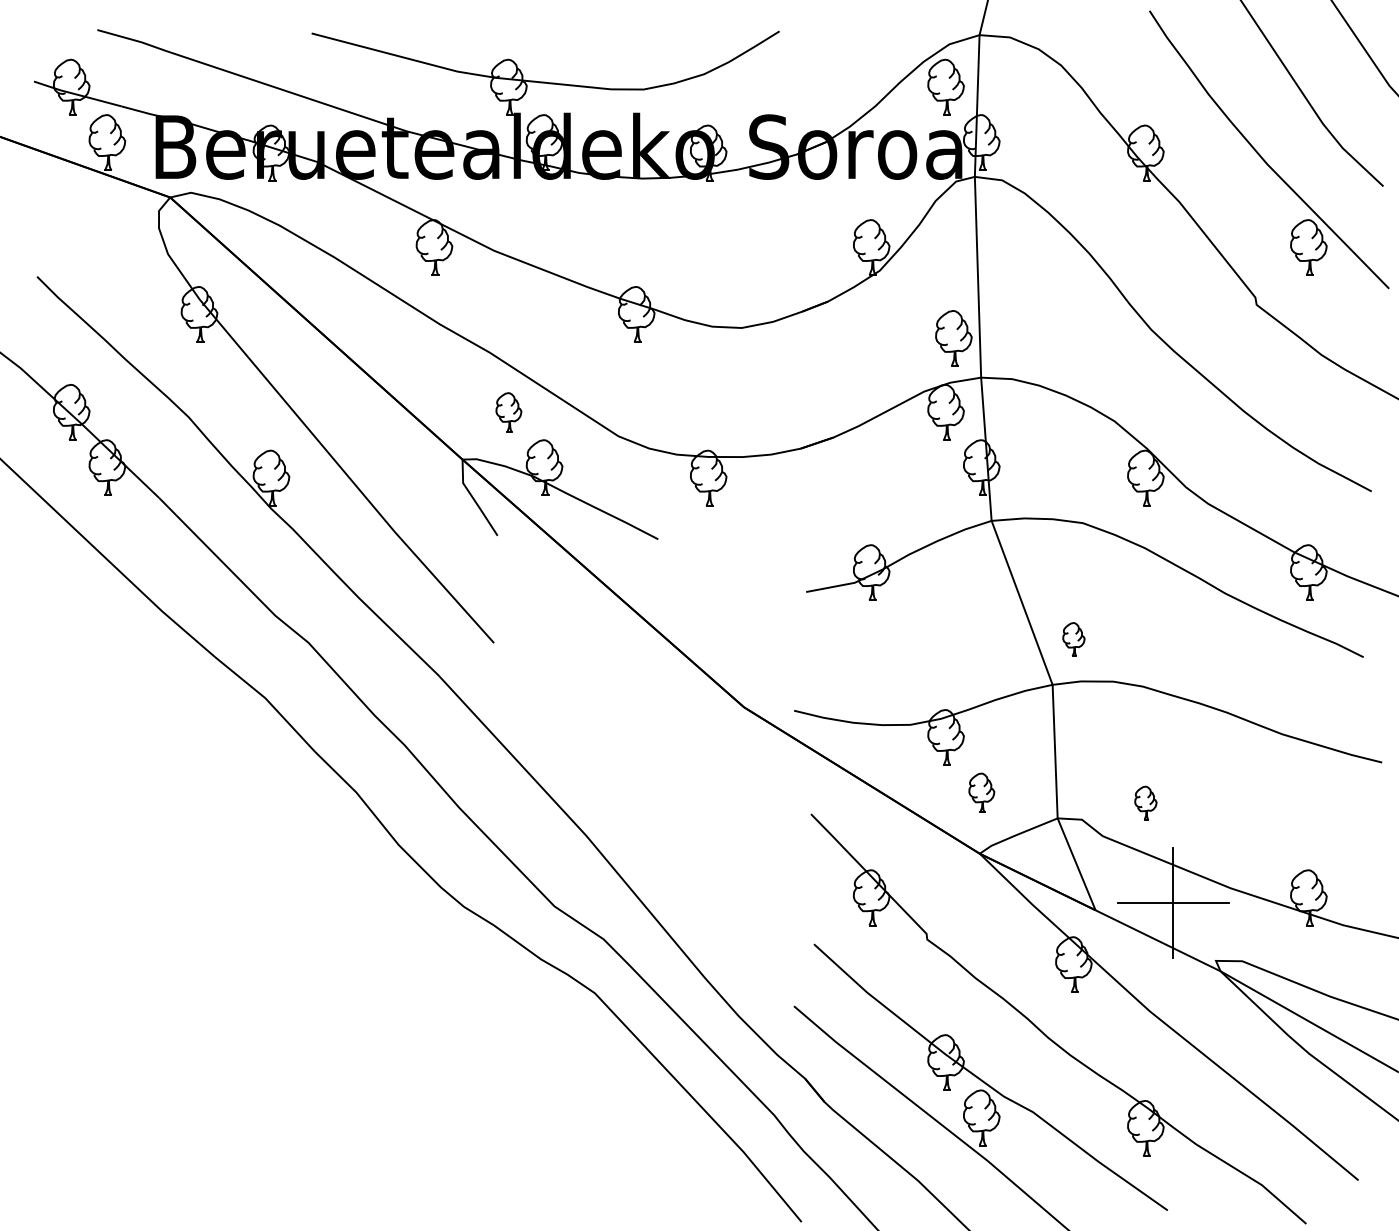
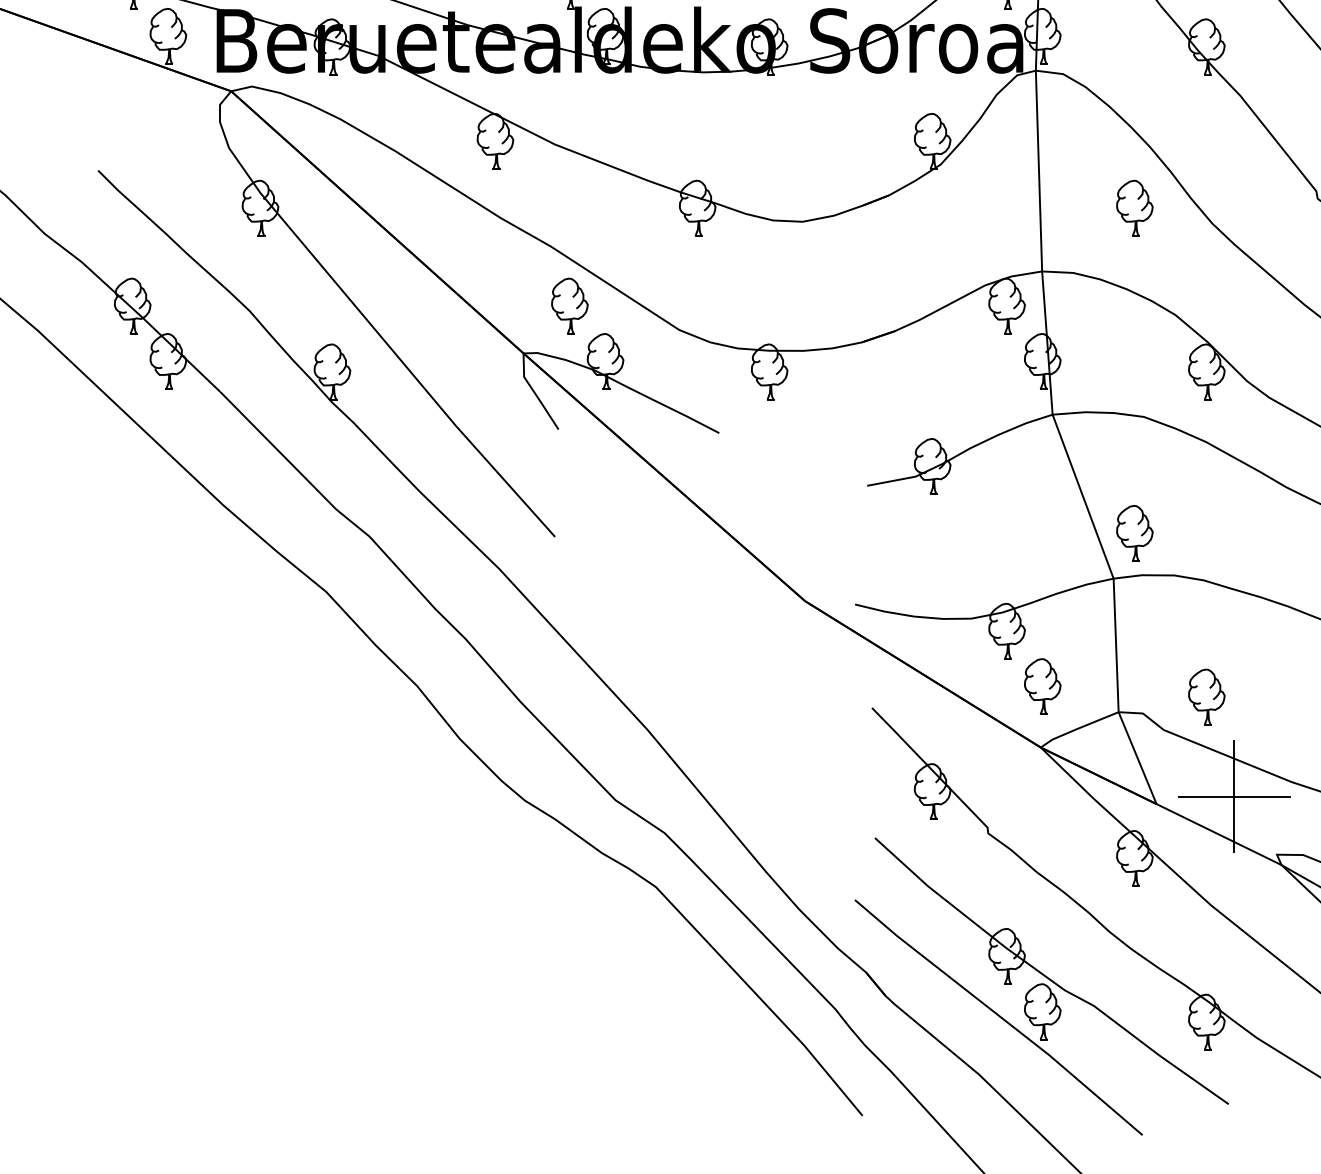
part: (953, 338) -> (1134, 208), moved
part: (508, 412) -> (569, 306), size x1.43
part: (1073, 639) -> (1134, 533), size x1.67
part: (981, 792) -> (1042, 686), size x1.43
part: (1145, 802) -> (1206, 696), size x1.67

